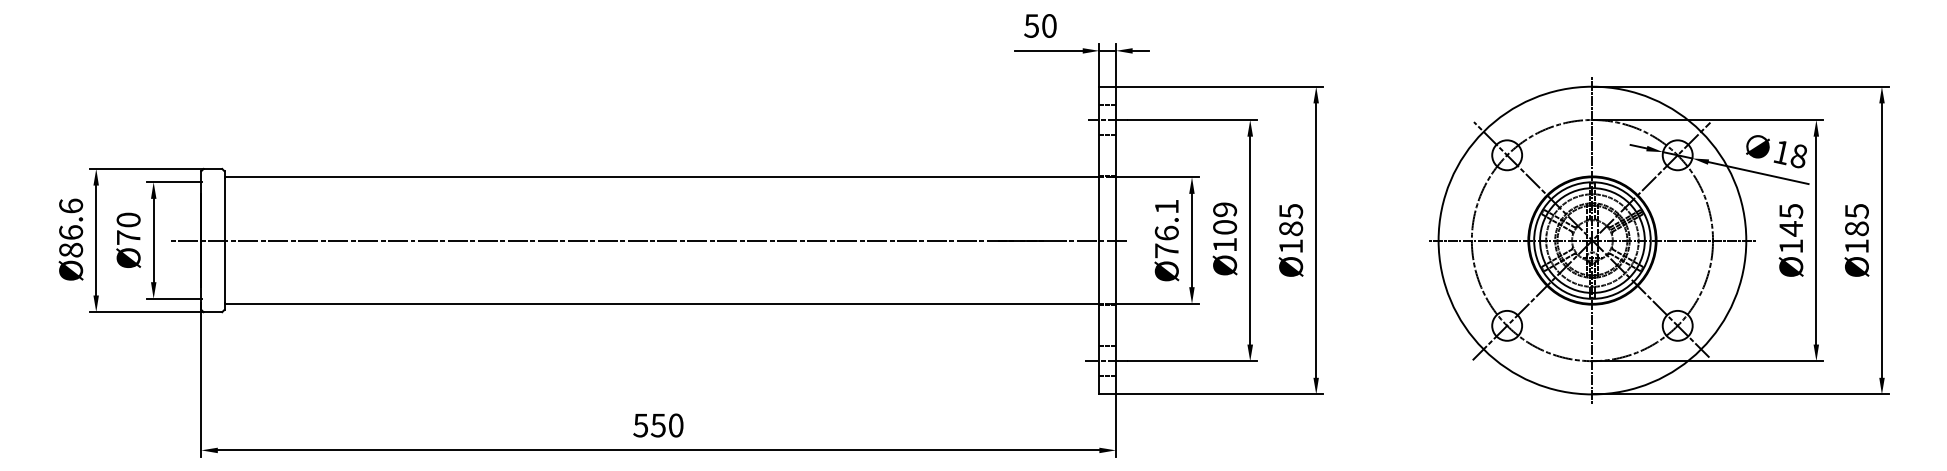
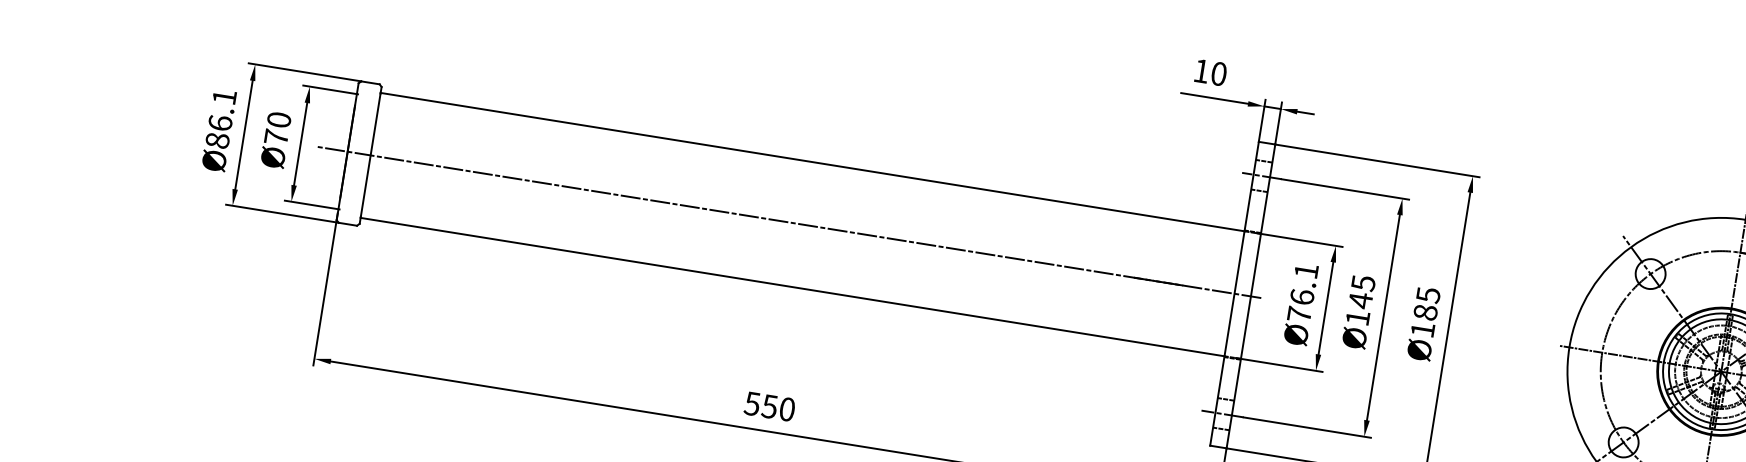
text: (1031, 25) -> (1201, 70), 50 -> 10
text: (71, 205) -> (225, 96), Ø86.6 -> Ø86.1
text: (1225, 218) -> (1362, 291), Ø109 -> Ø145

